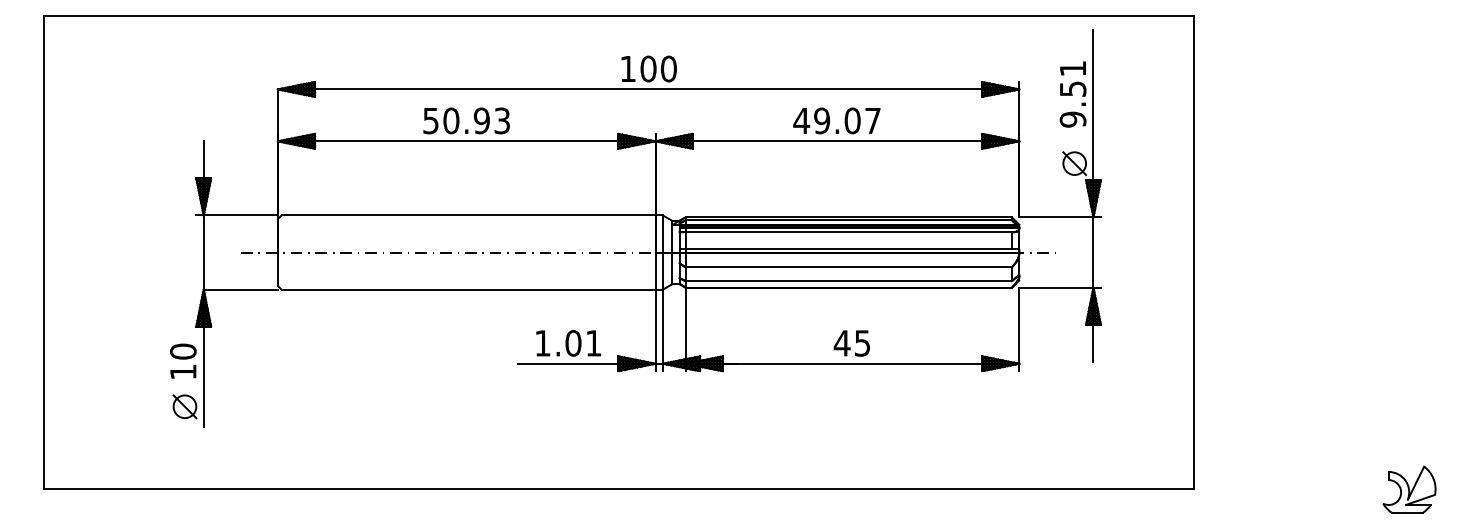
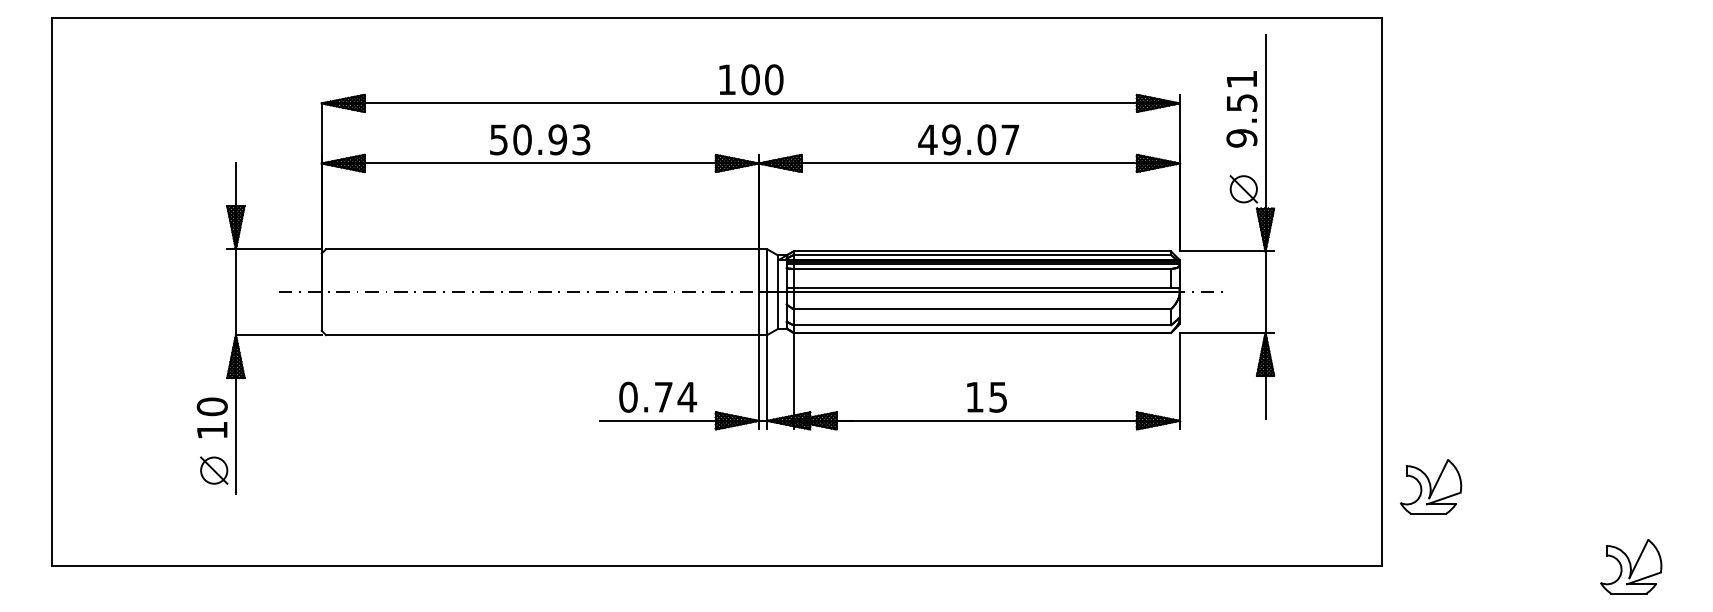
text: (568, 343) -> (658, 397), 1.01 -> 0.74
text: (841, 343) -> (973, 397), 45 -> 15
part: (1236, 420) -> (1431, 486), added

